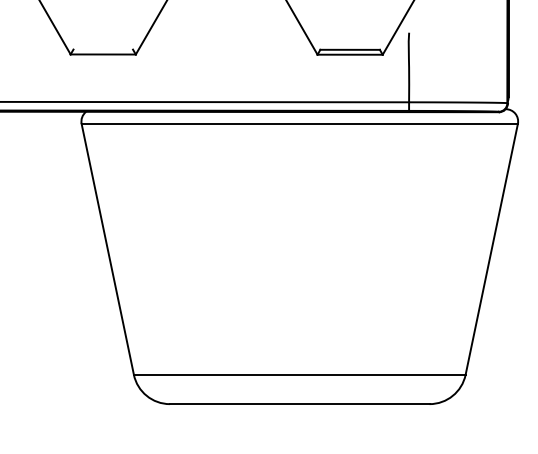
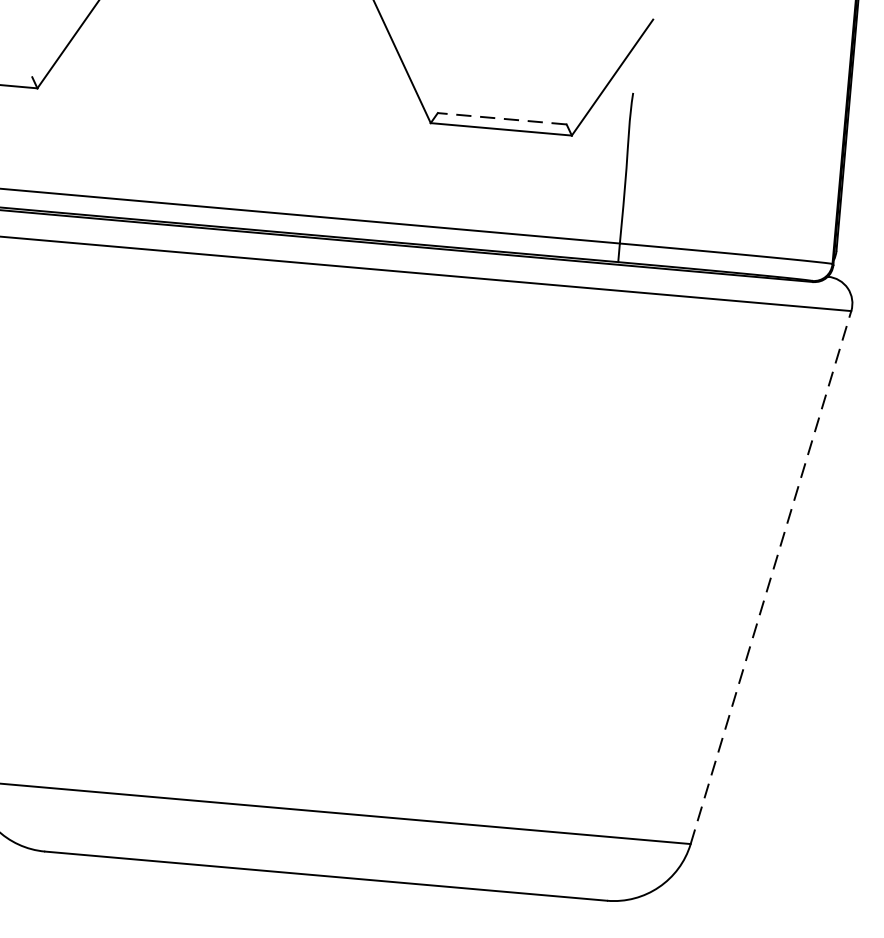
line: (350, 49) -> (503, 118), solid -> dashed
line: (491, 248) -> (770, 575), solid -> dashed

